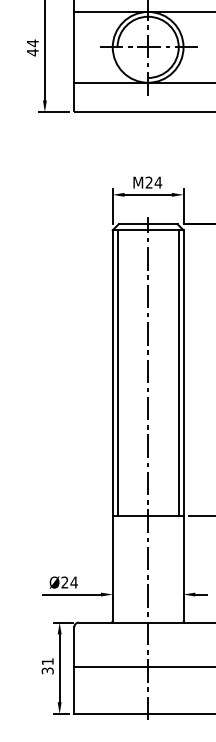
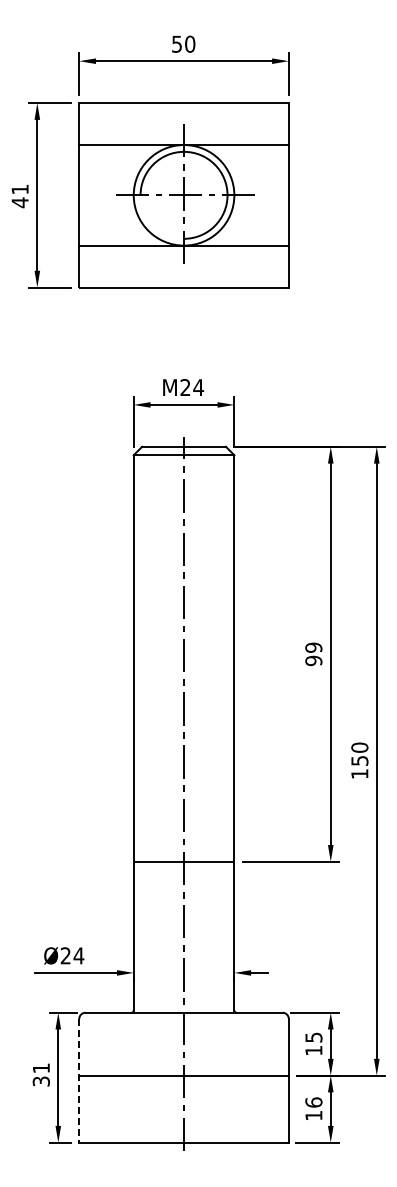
text: (32, 43) -> (19, 189), 44 -> 41
line: (117, 373) -> (140, 658), removed
line: (178, 373) -> (227, 658), removed
line: (74, 670) -> (79, 1080), solid -> dashed

